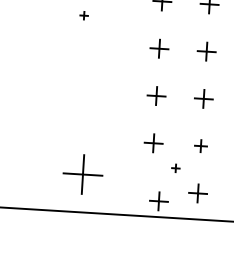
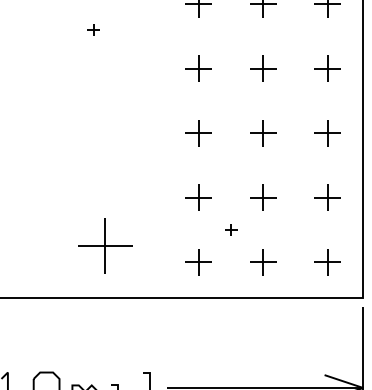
part: (201, 146) -> (263, 197), size x1.43
part: (158, 201) -> (198, 262), moved

